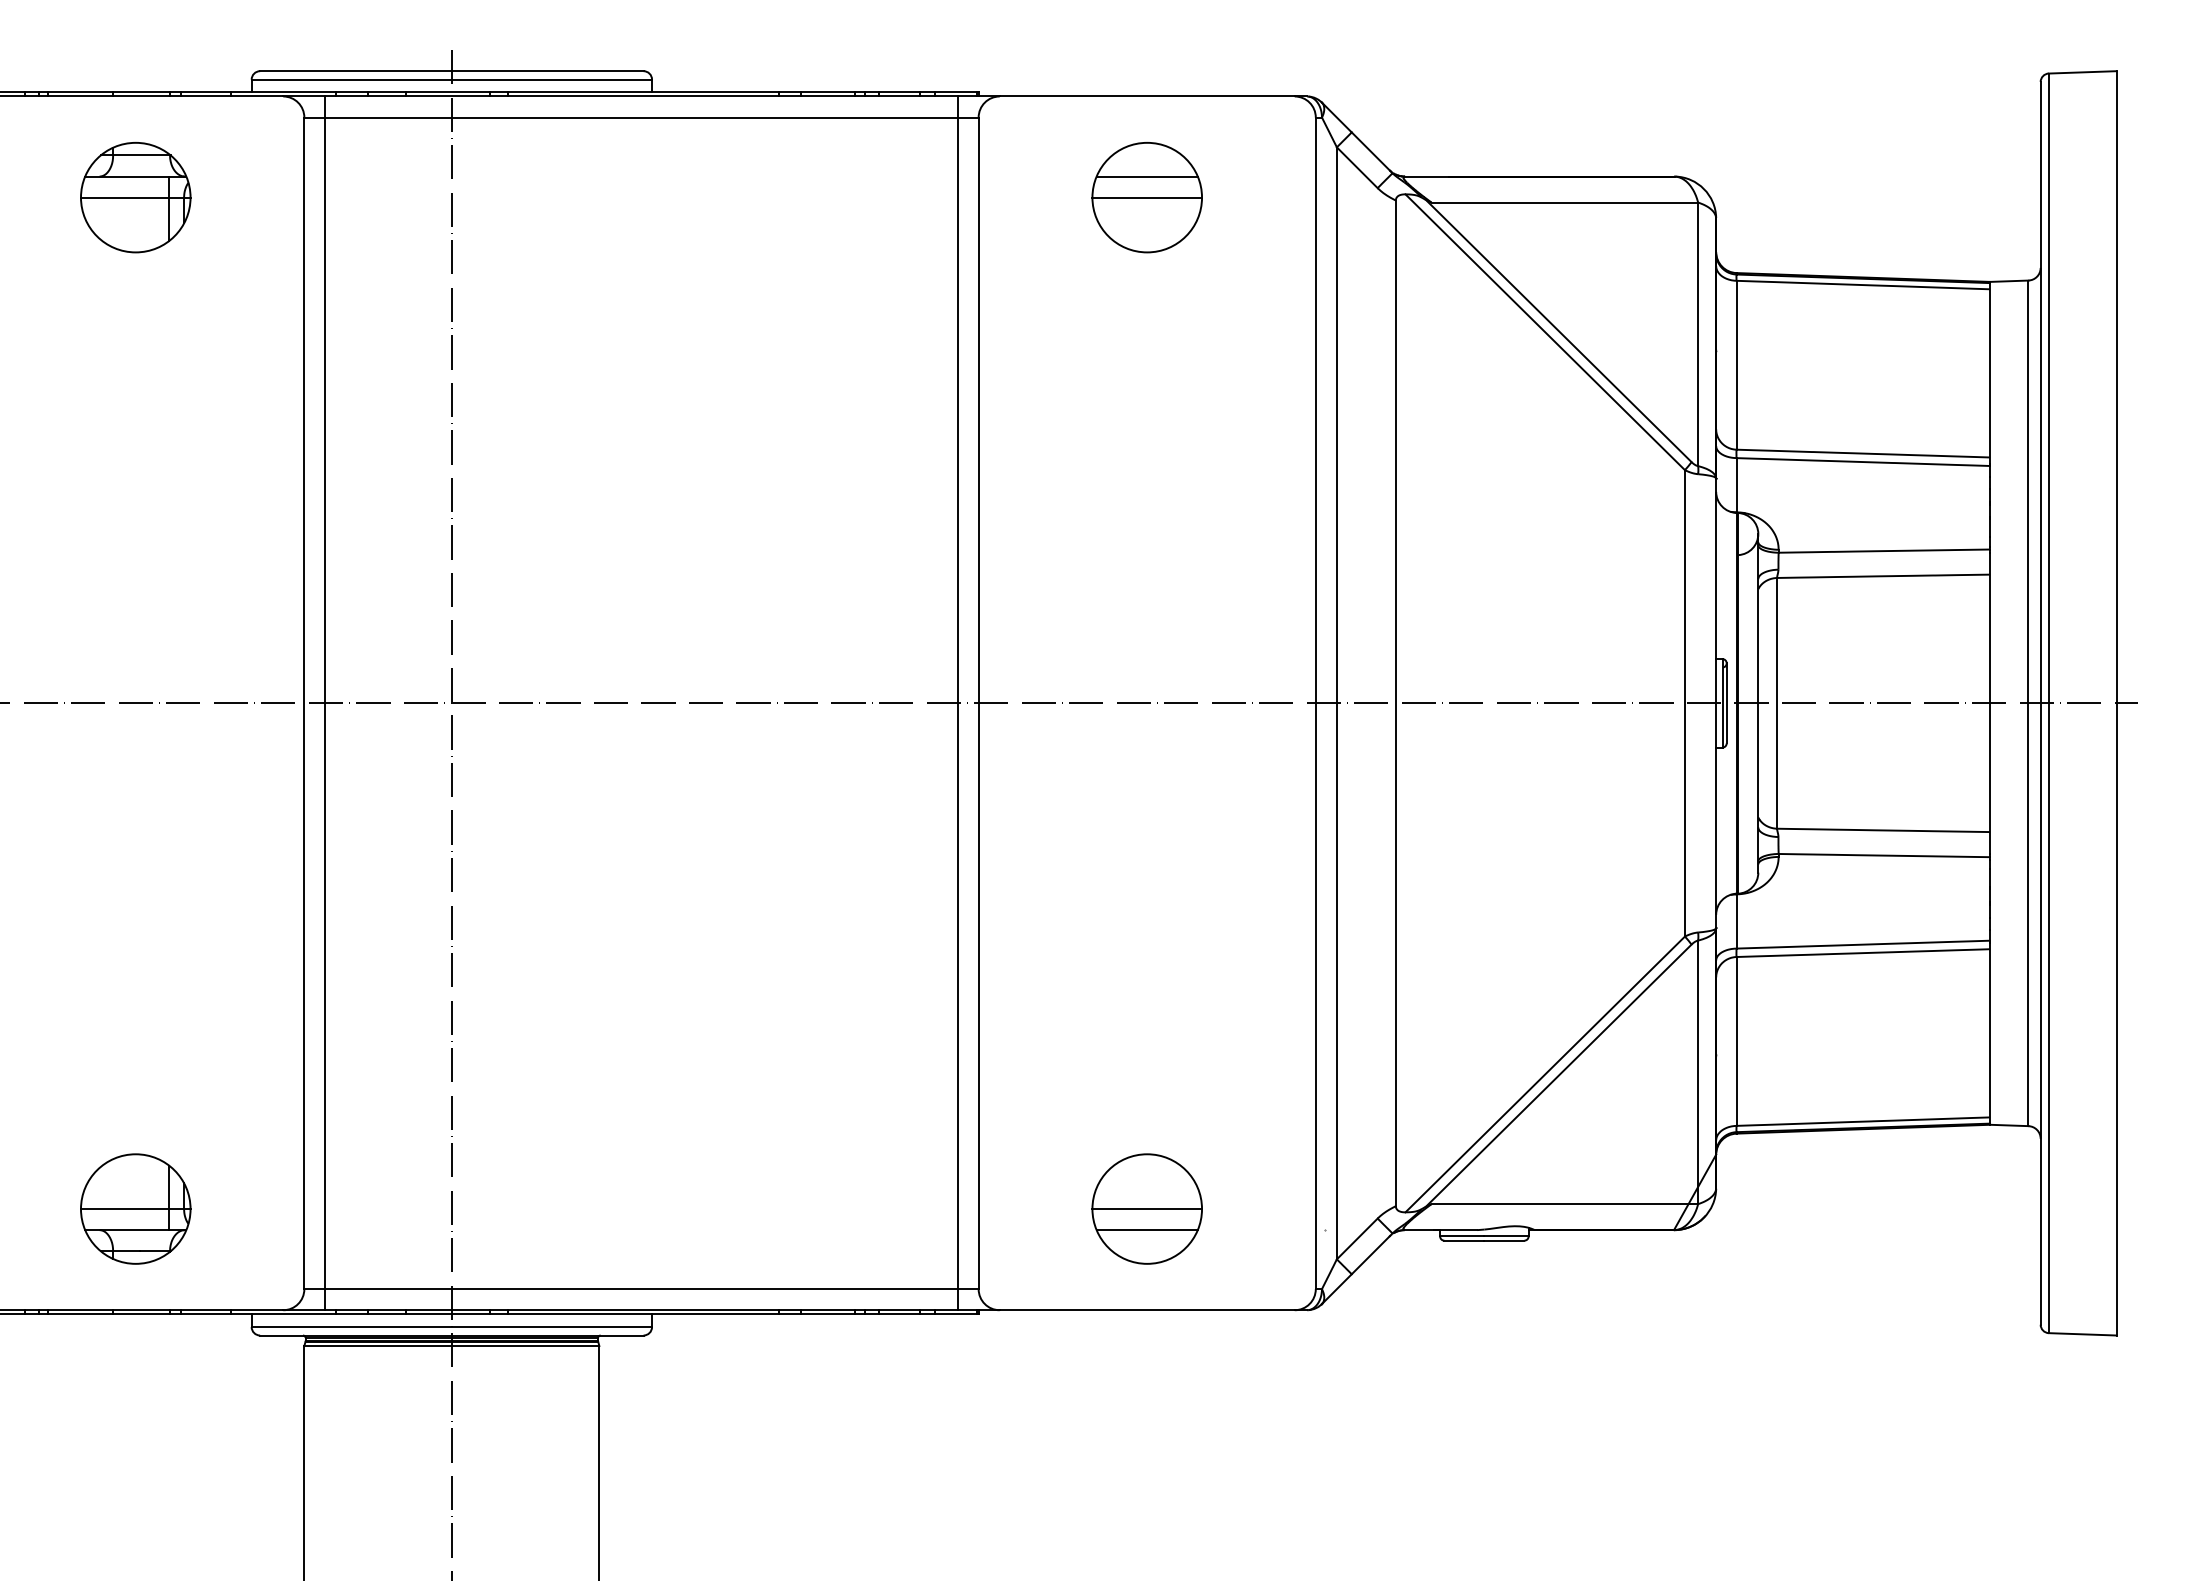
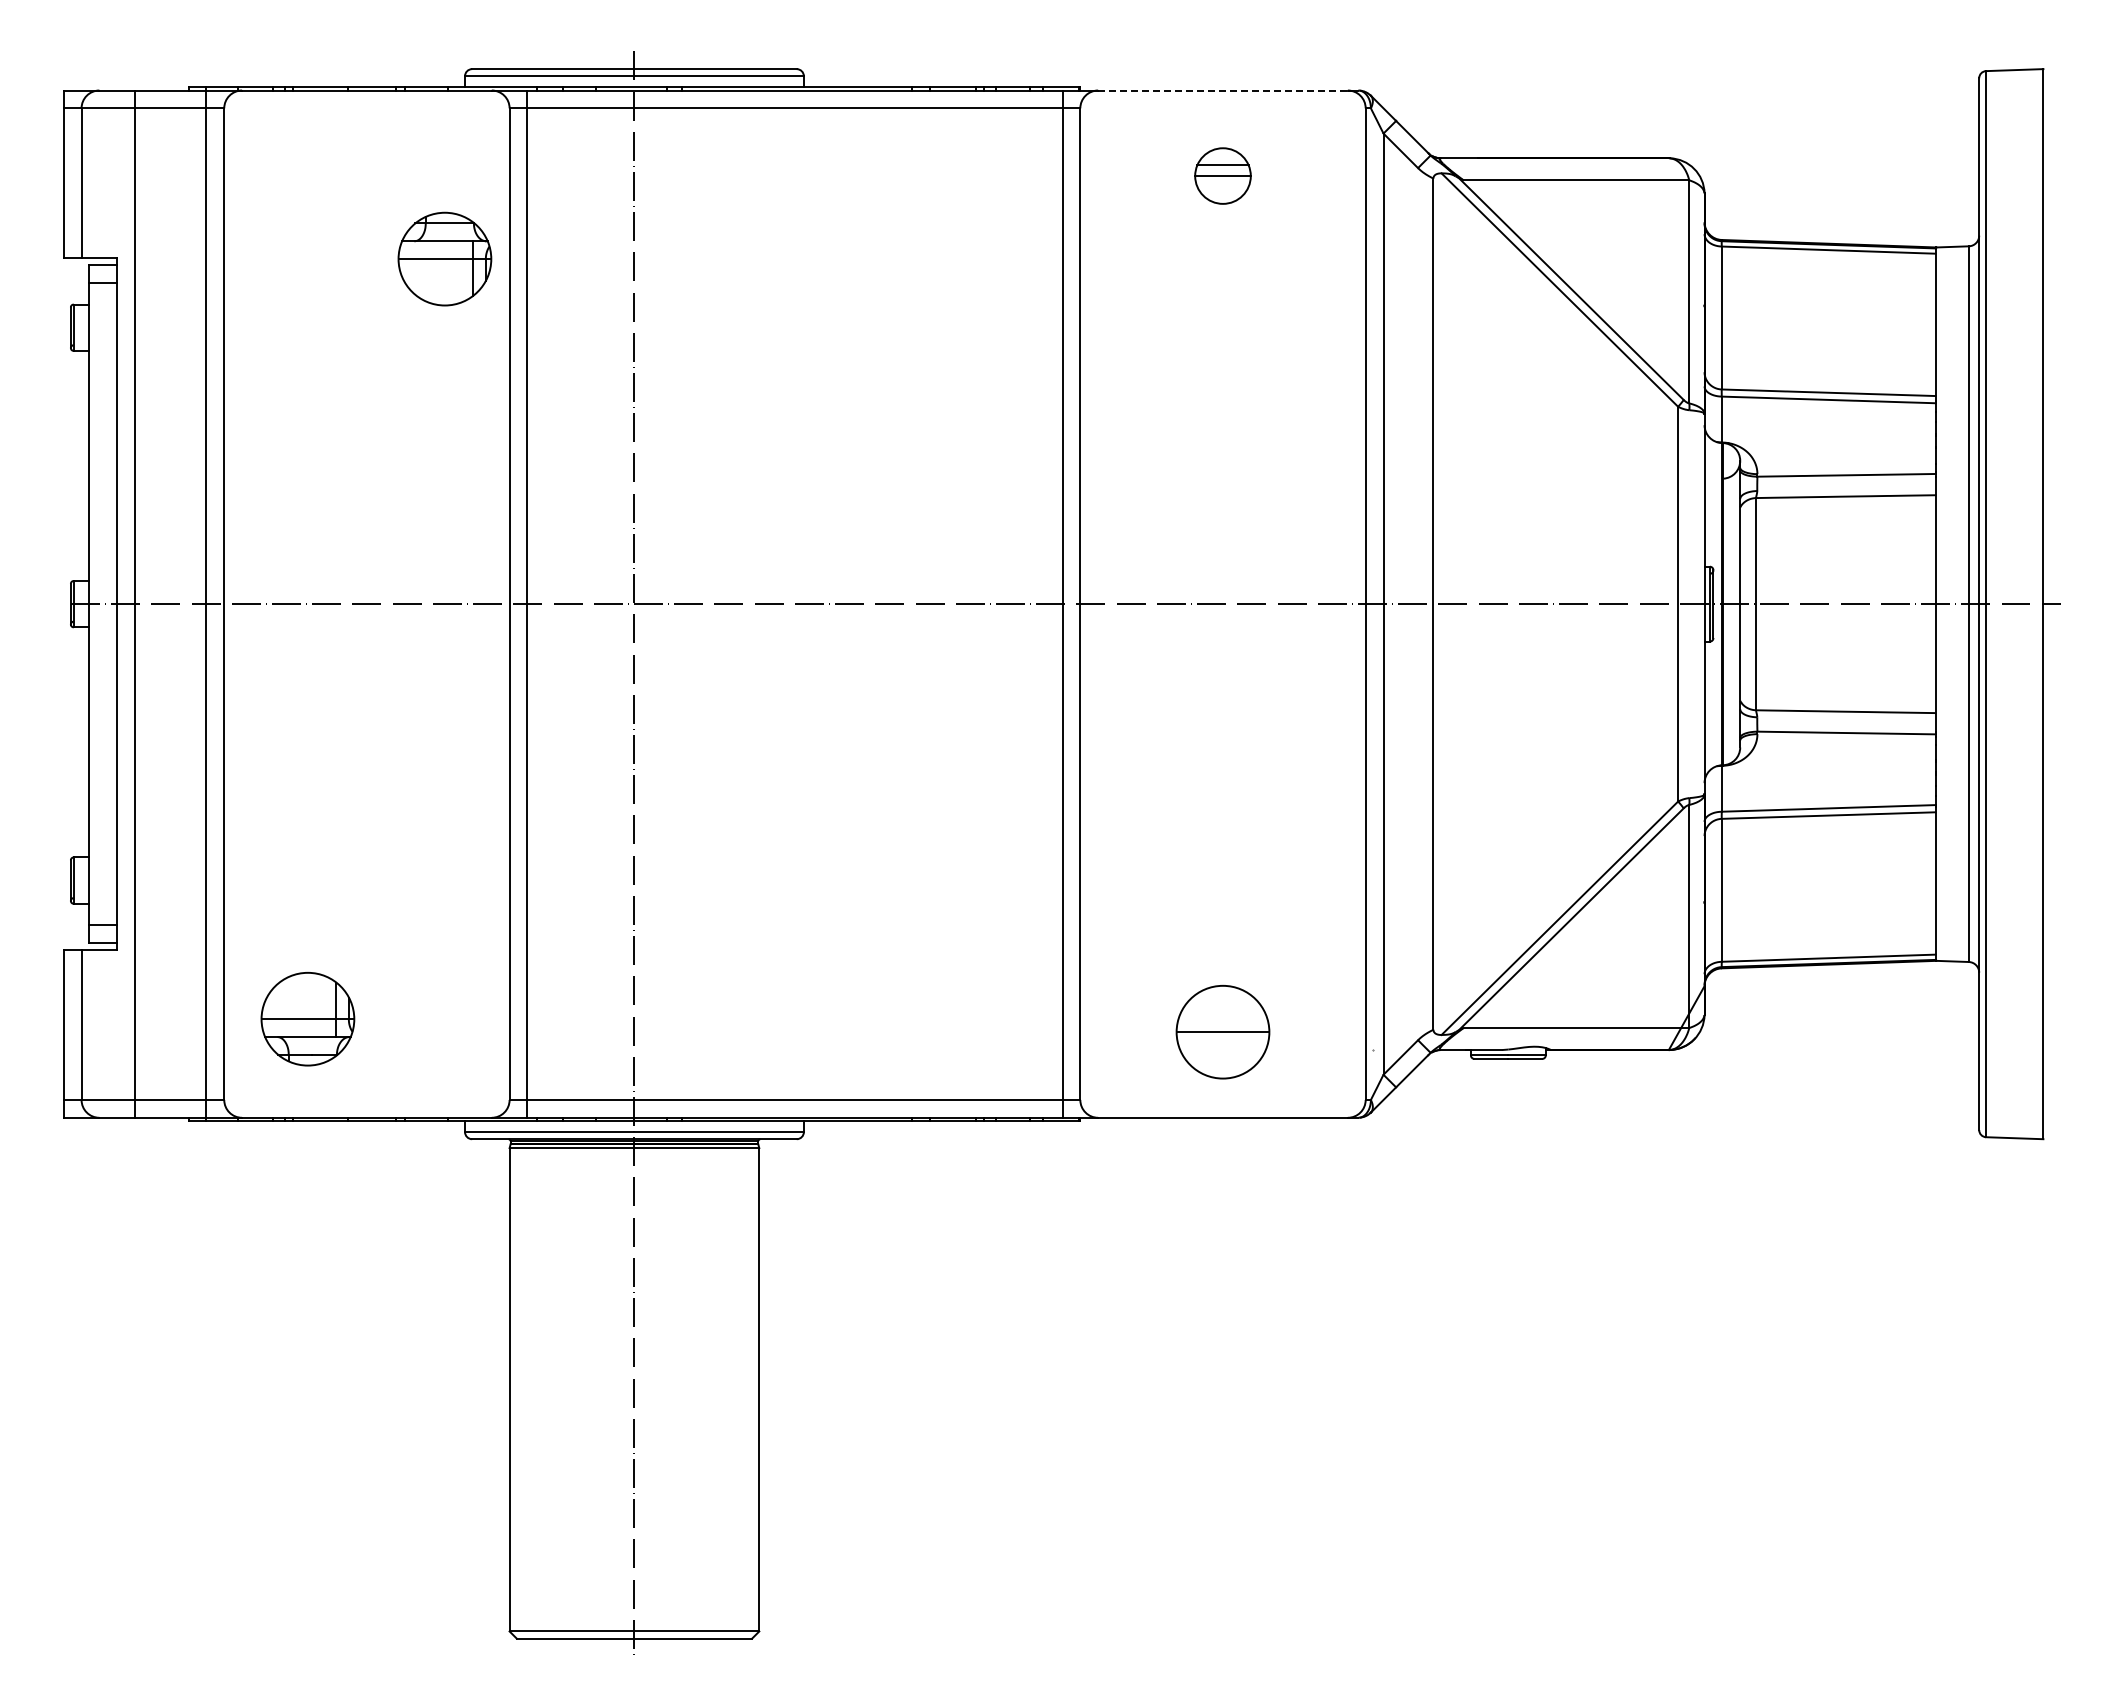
line: (1147, 96) -> (1223, 90), solid -> dashed
part: (135, 196) -> (444, 258), moved
part: (1146, 196) -> (1222, 175), size x0.6
part: (135, 1209) -> (307, 1019), moved
line: (1146, 1230) -> (1222, 1050), removed

